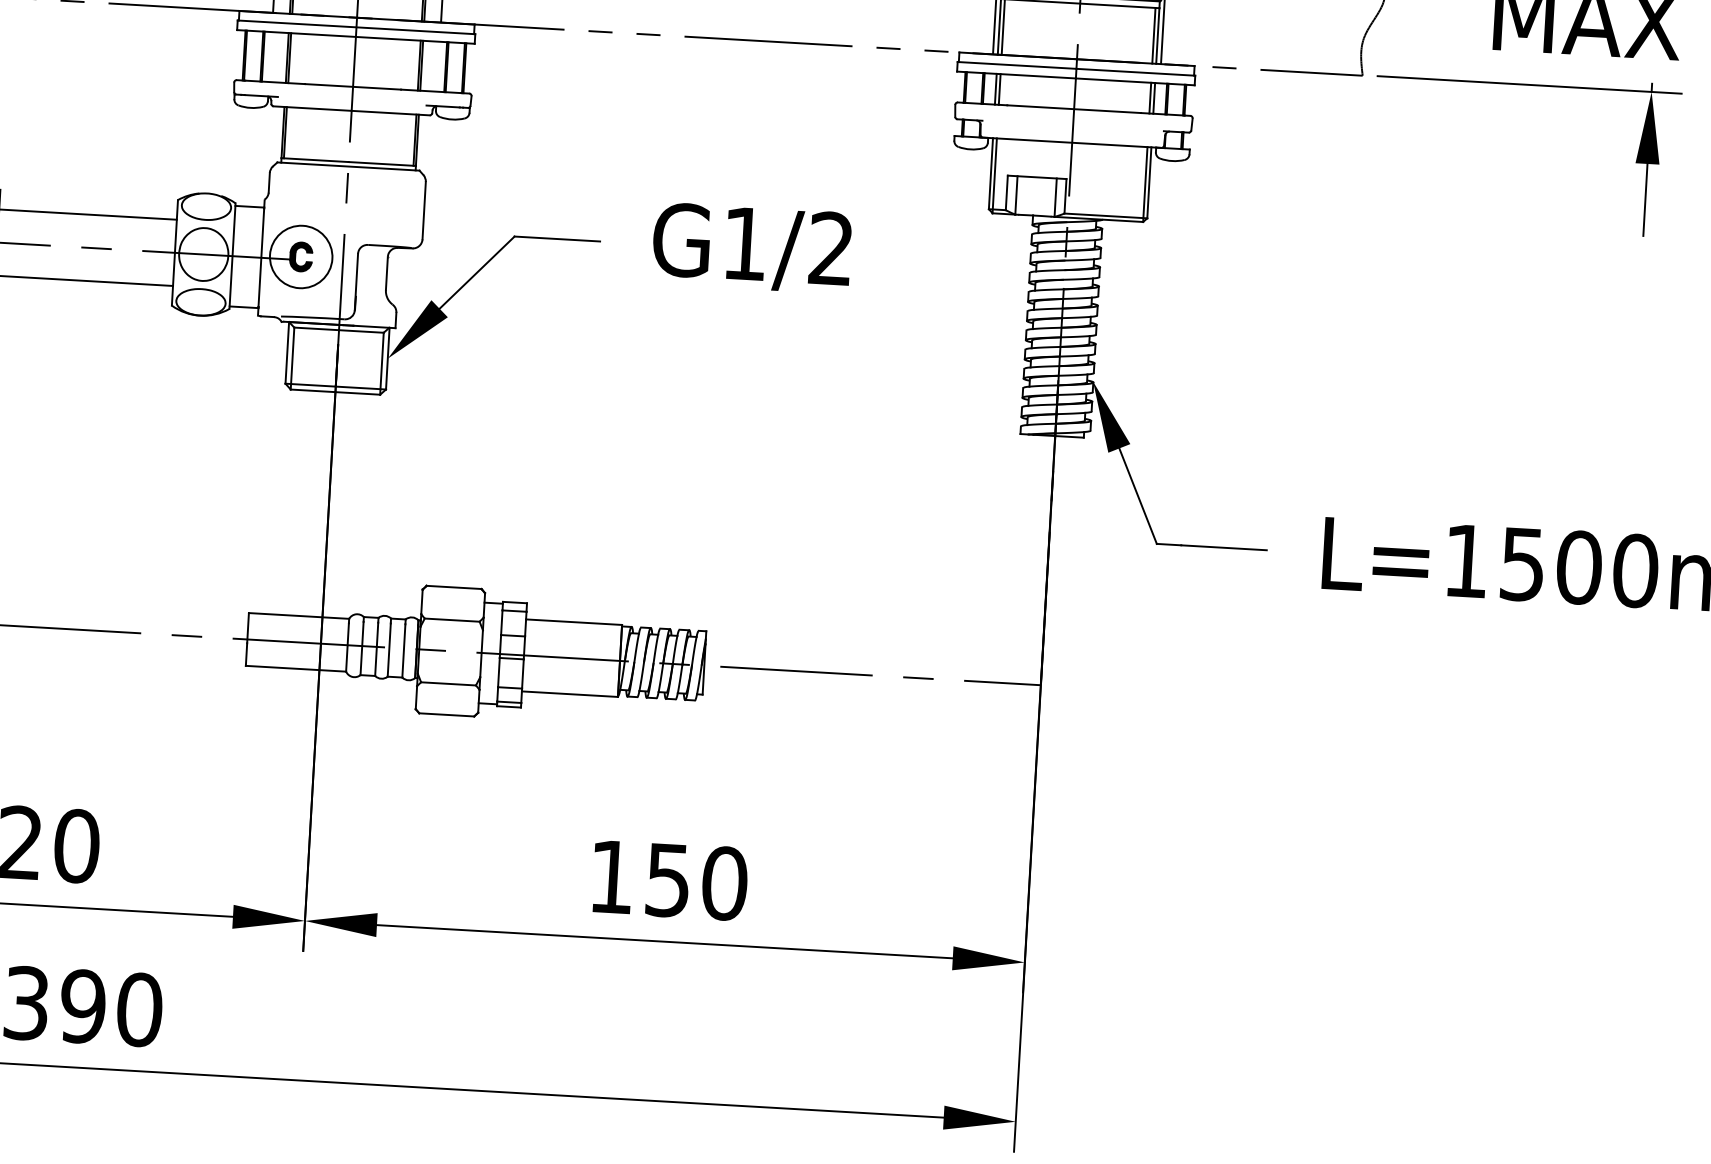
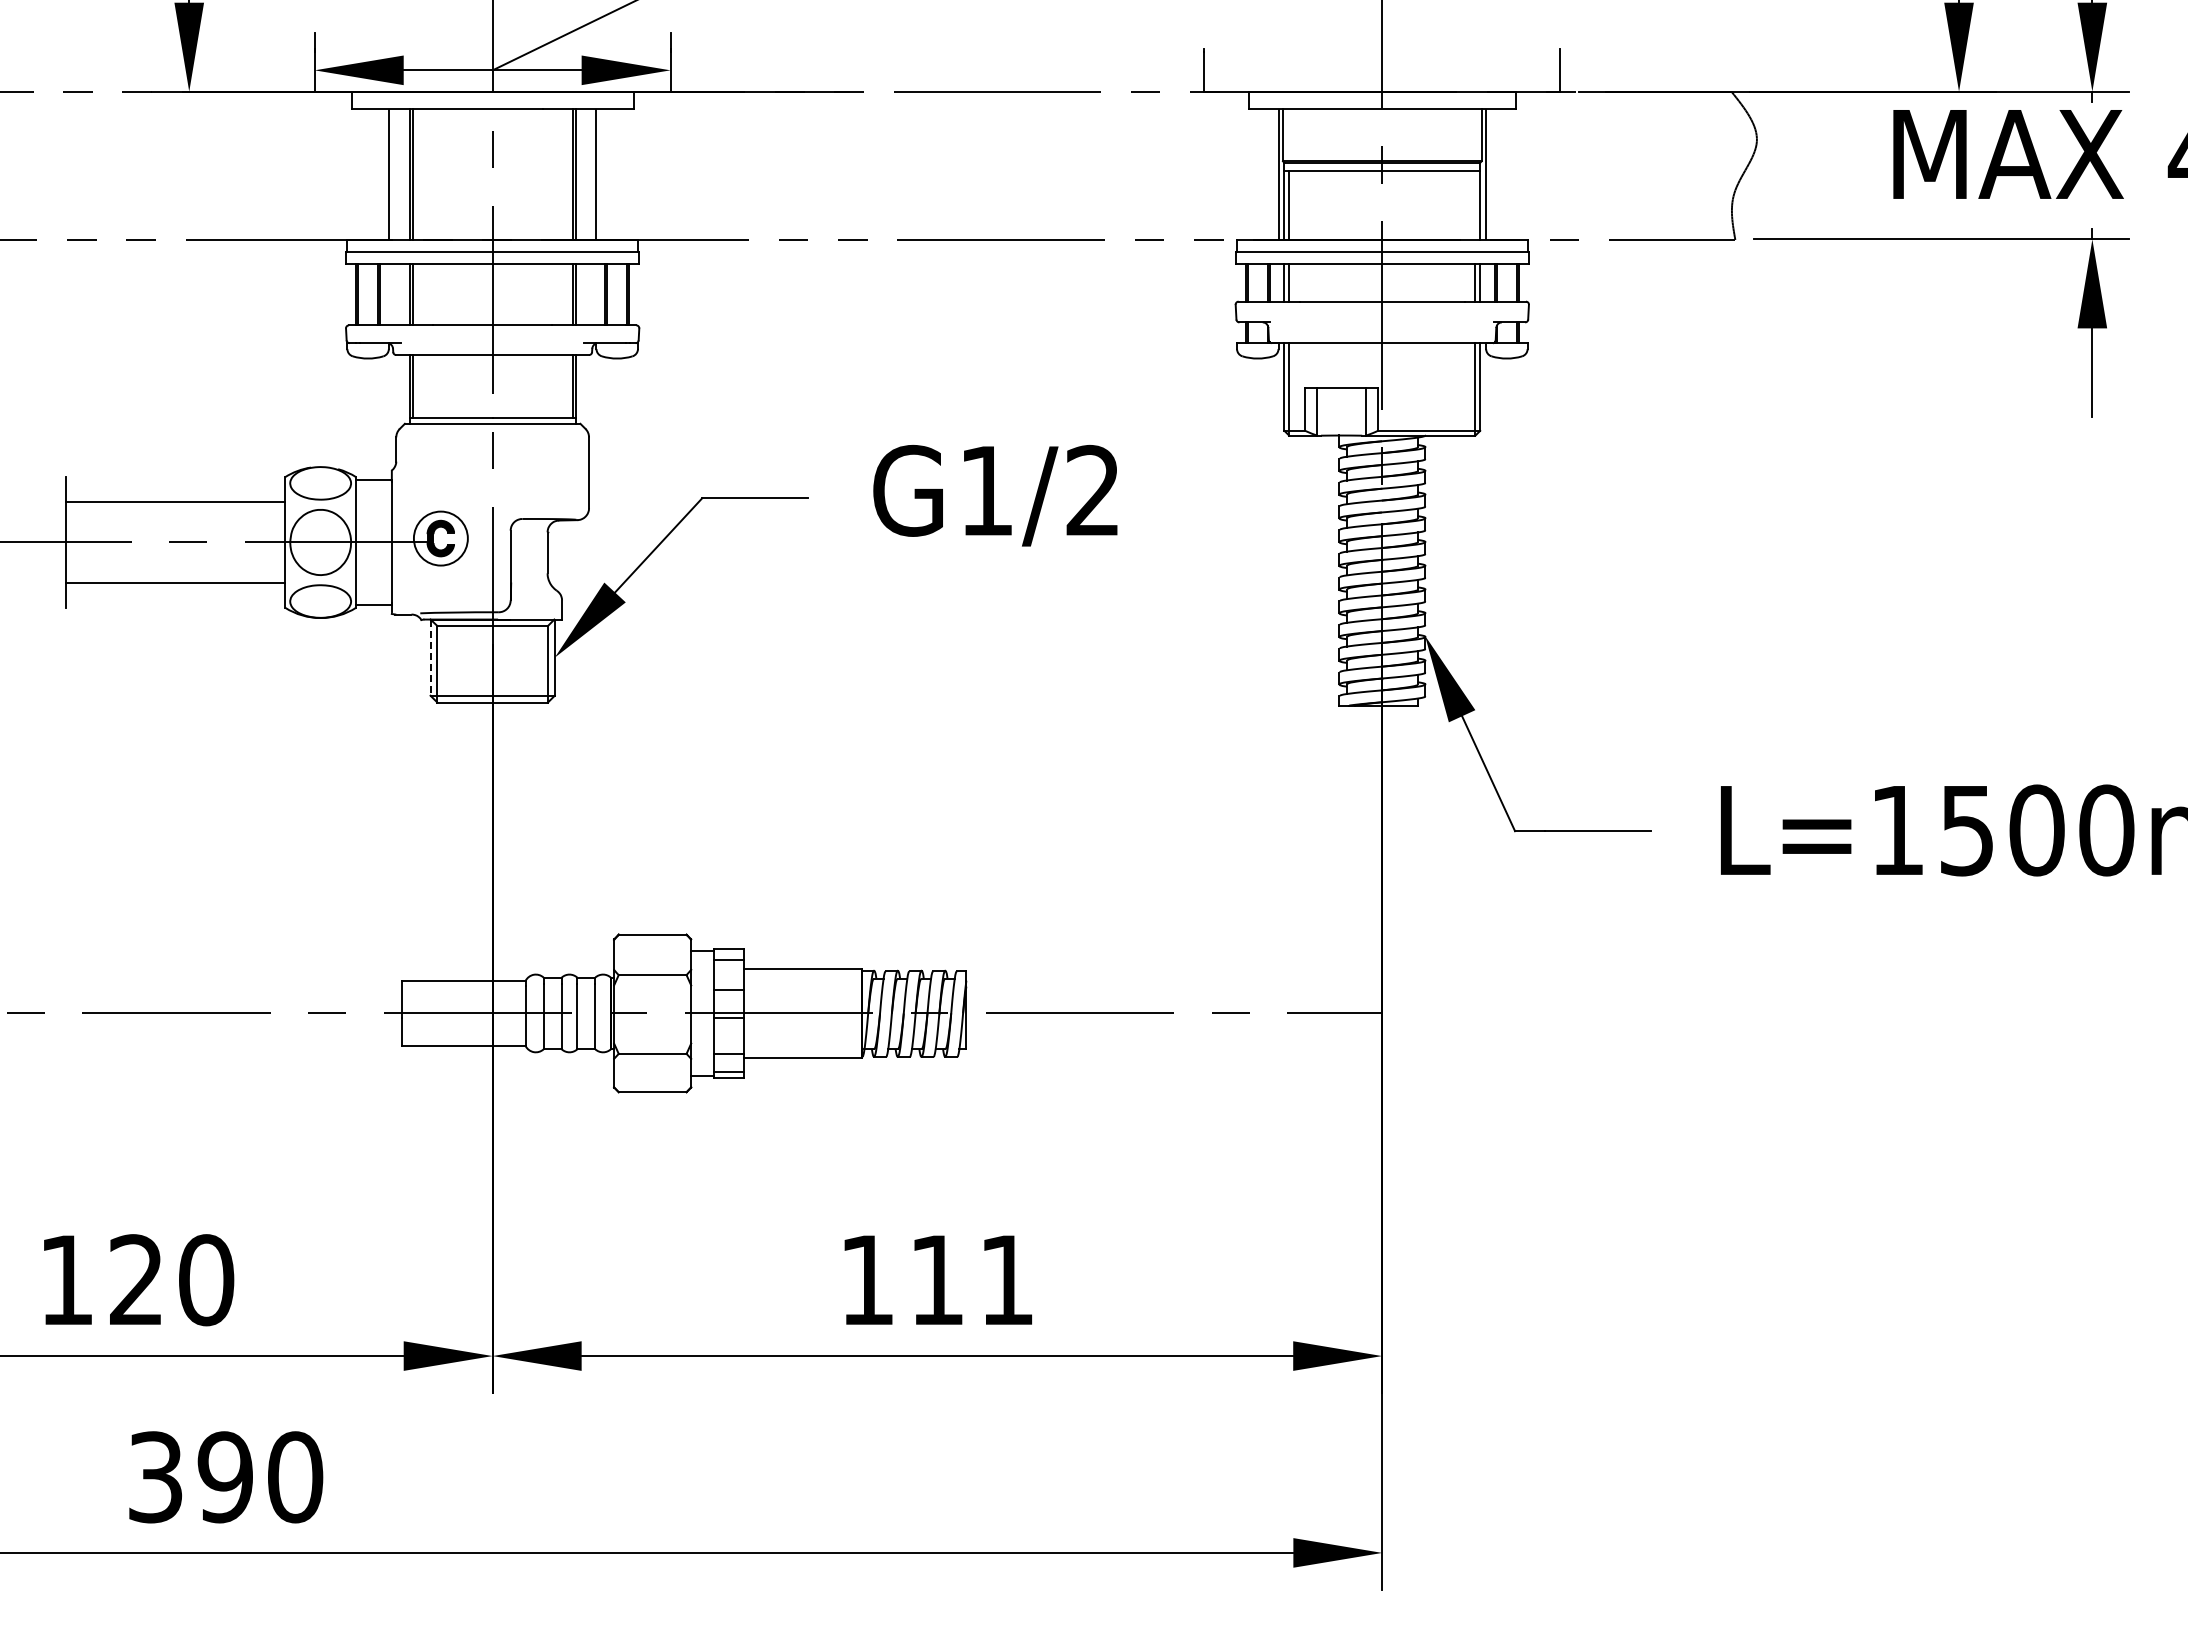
line: (1154, 35) -> (1475, 205), removed
circle: (300, 256) -> (440, 538), size x0.7
line: (287, 353) -> (430, 658), solid -> dashed
text: (696, 882) -> (972, 1280), 150 -> 111

